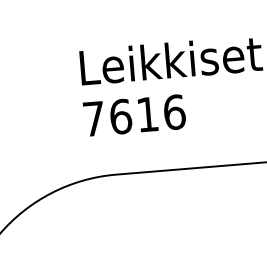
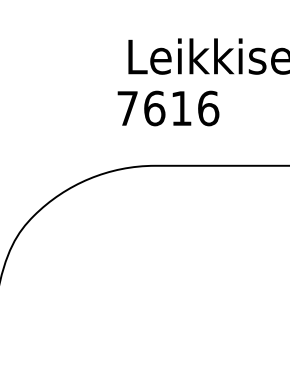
text: (134, 115) -> (168, 108), moved

